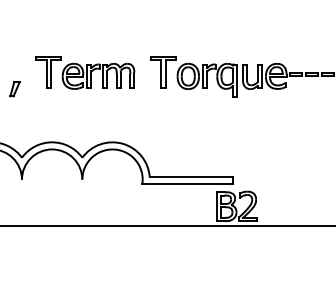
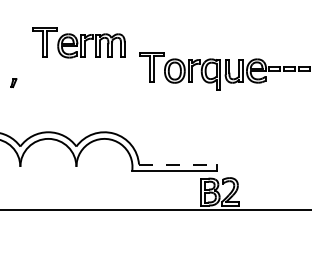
part: (85, 72) -> (79, 42), moved
part: (14, 89) -> (13, 83), size x0.6
line: (191, 177) -> (177, 164), solid -> dashed

